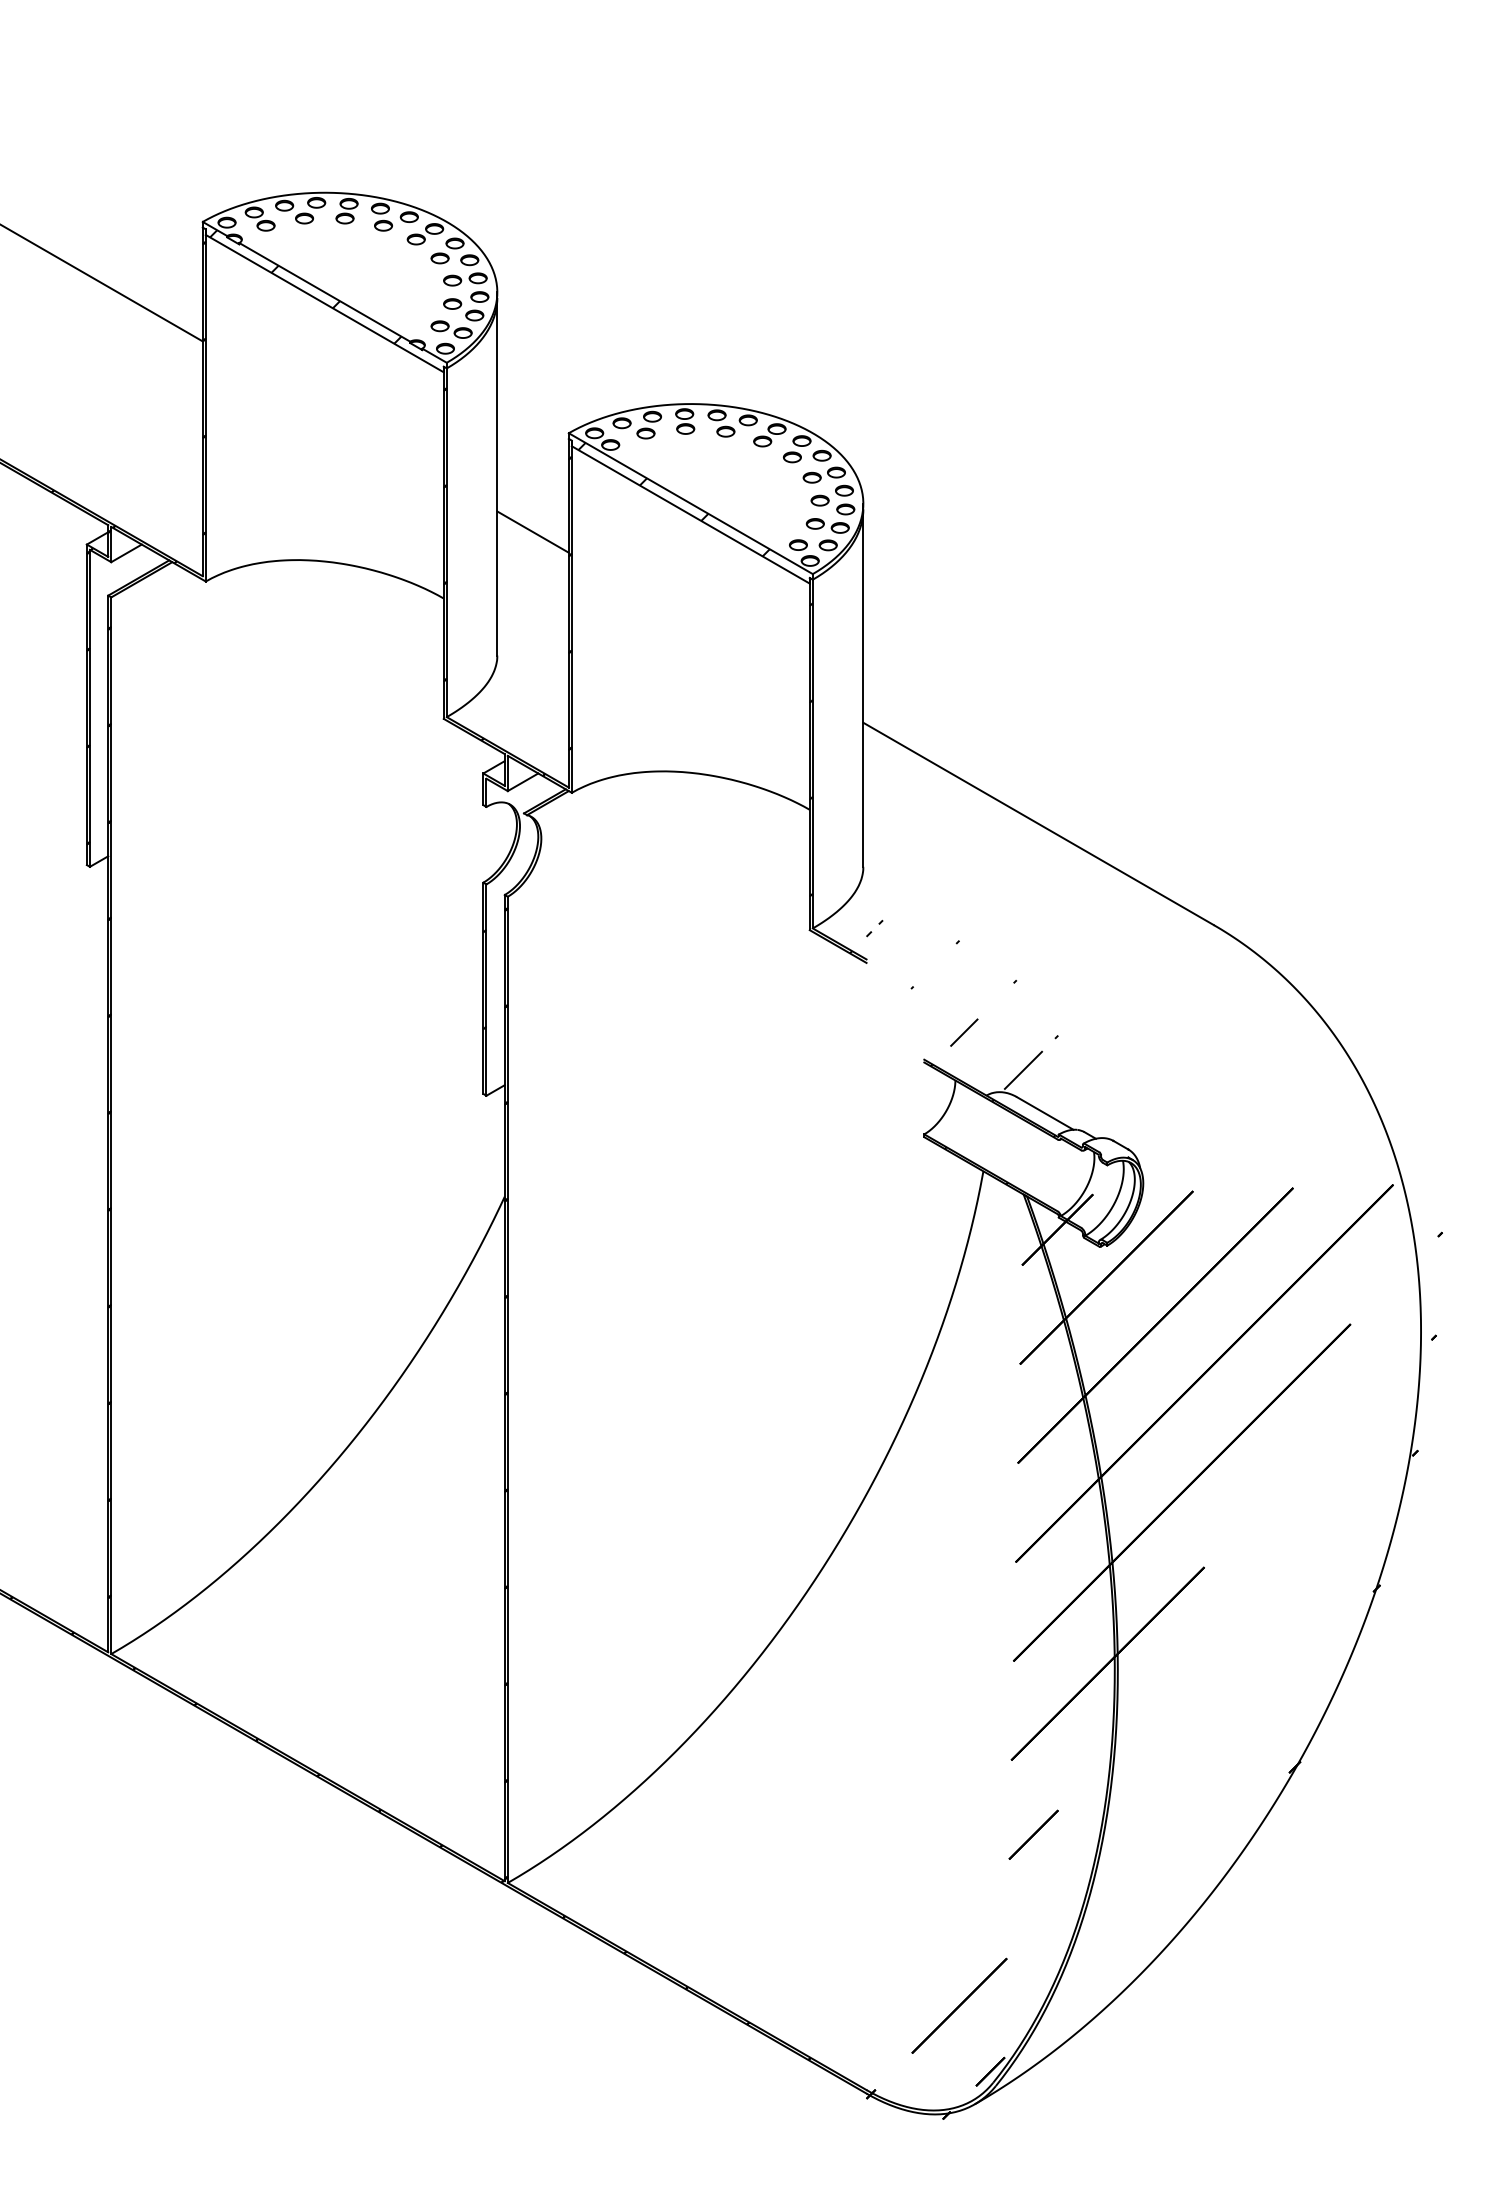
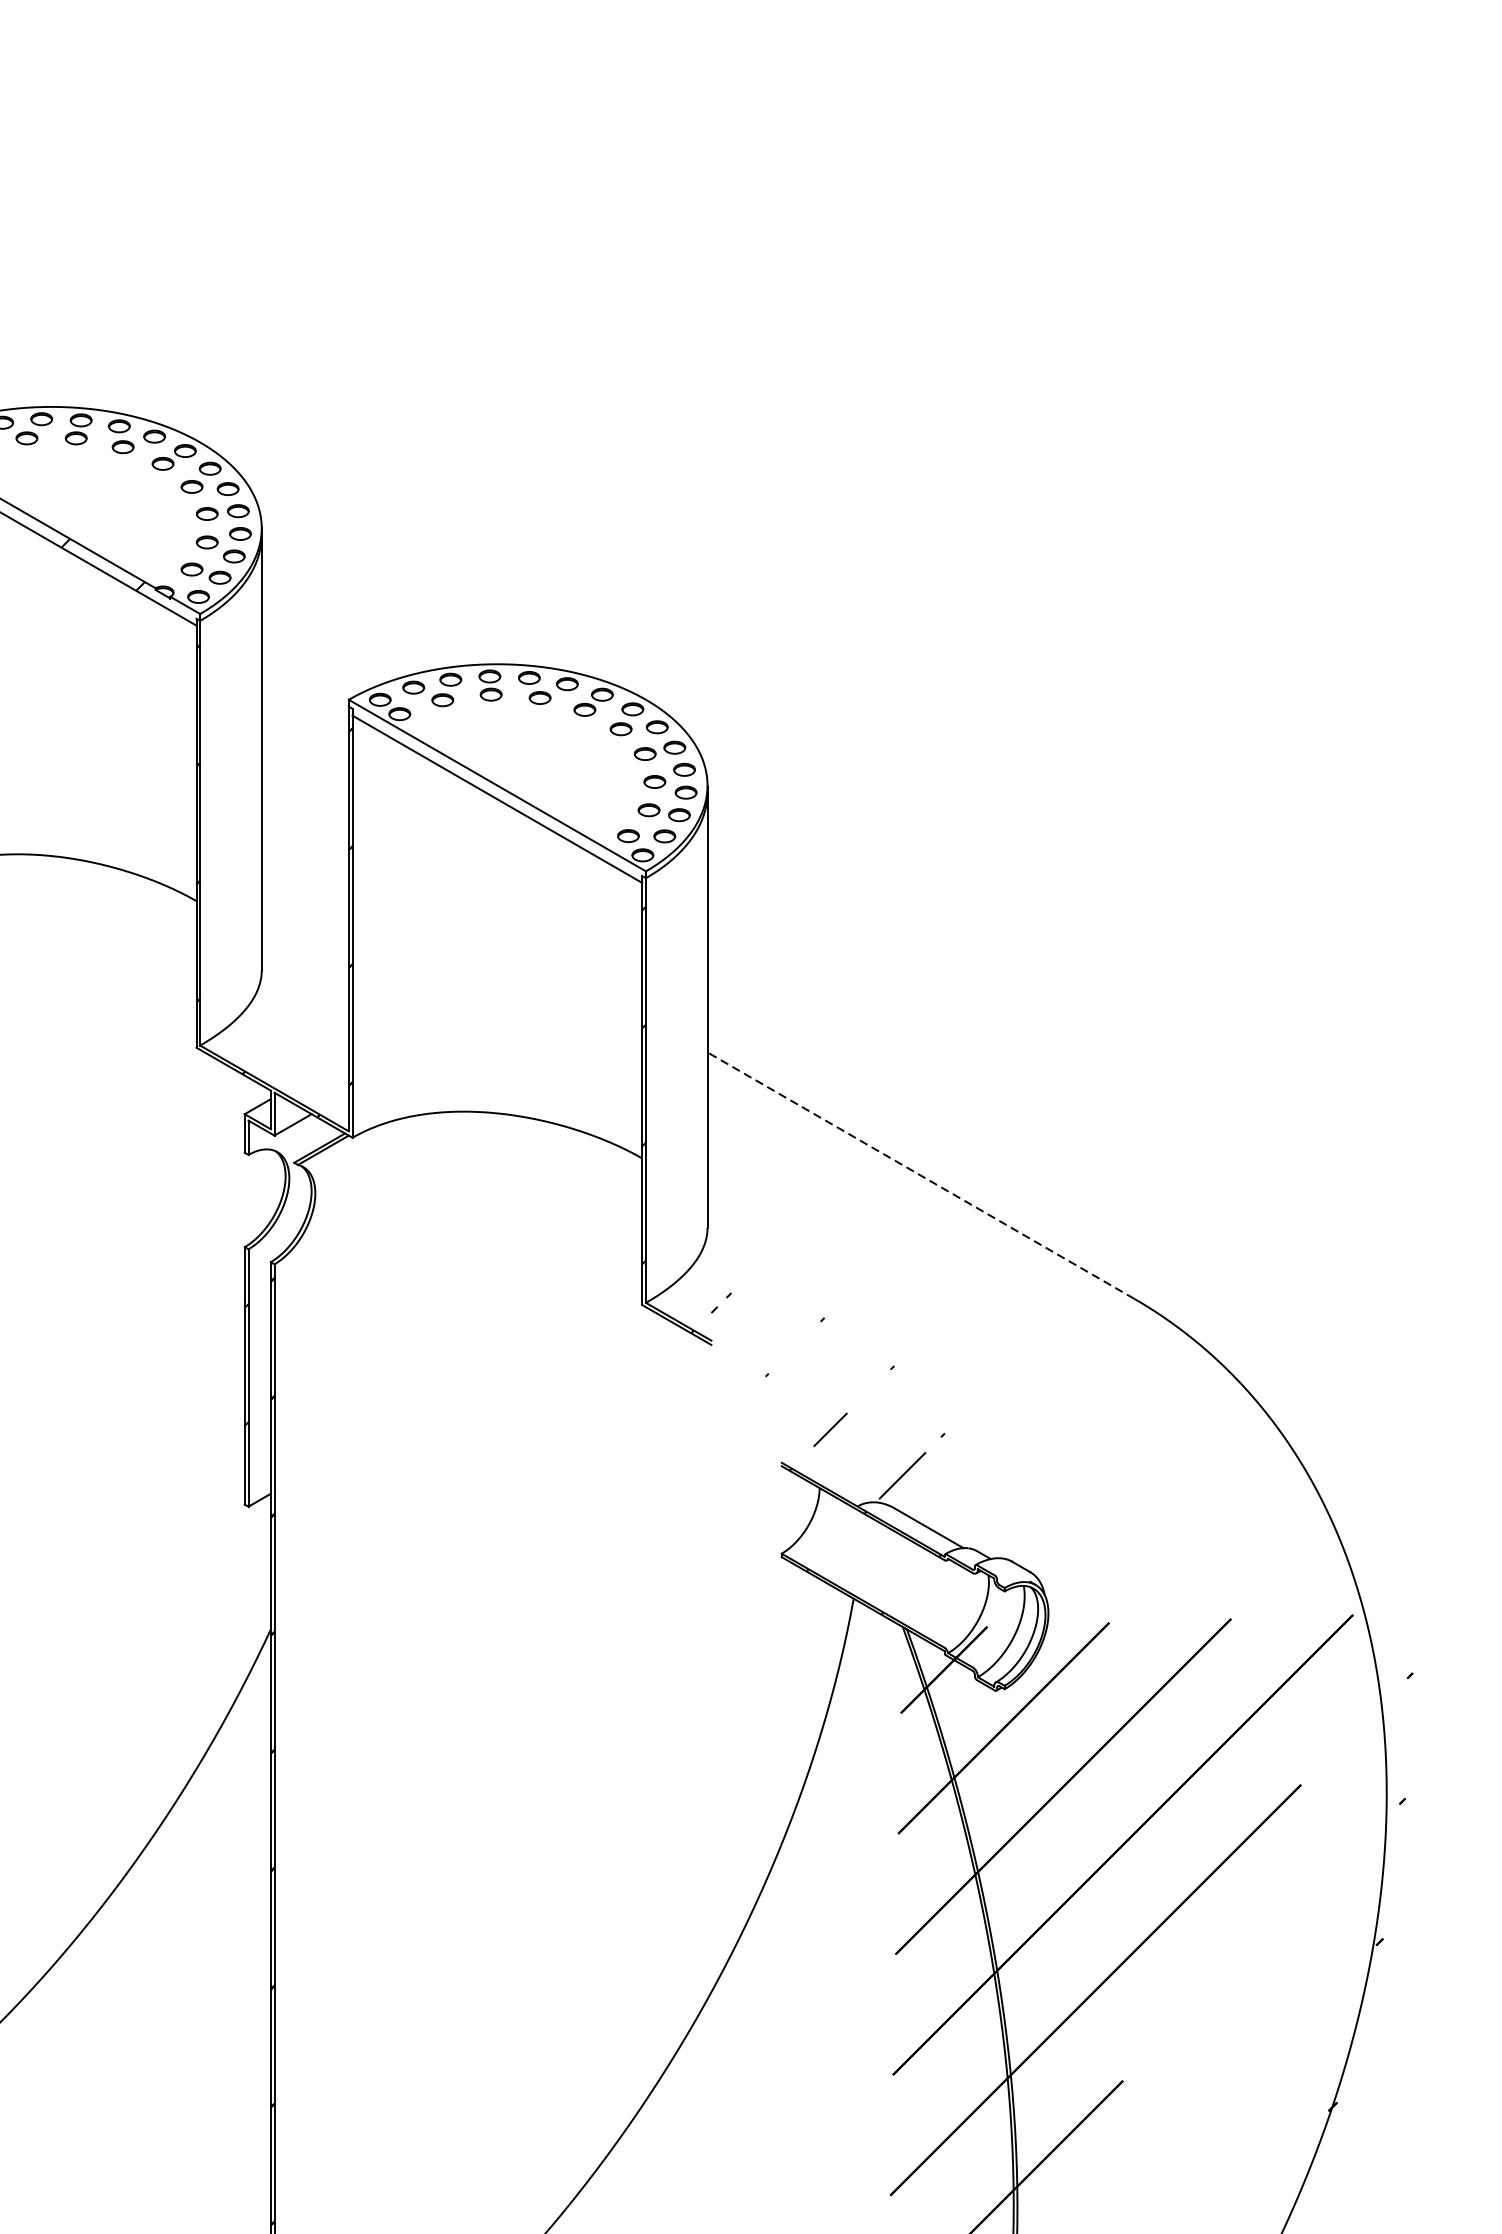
hatch: (673, 499) -> (476, 780), removed
line: (532, 531) -> (304, 819), removed
line: (1038, 823) -> (920, 1175), solid -> dashed

